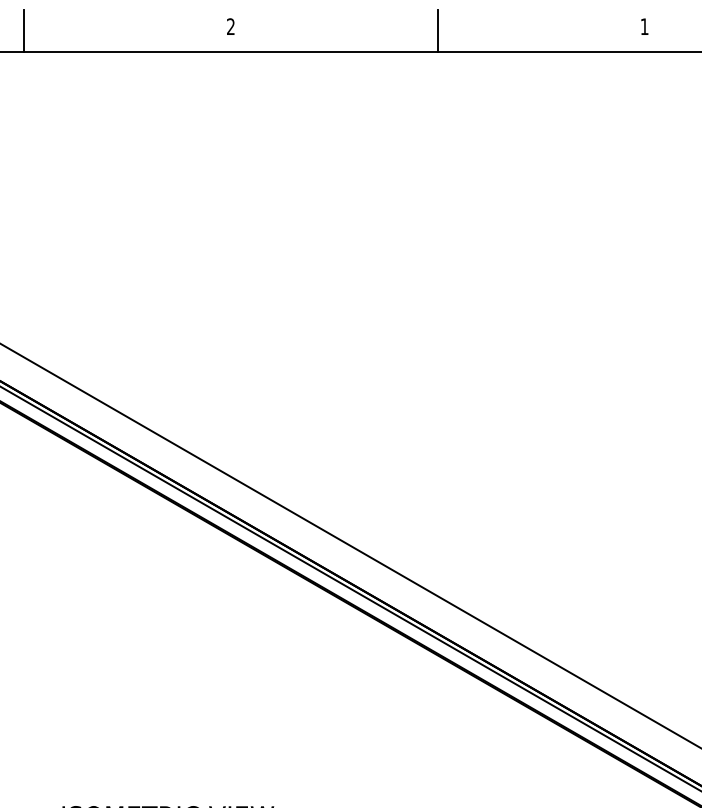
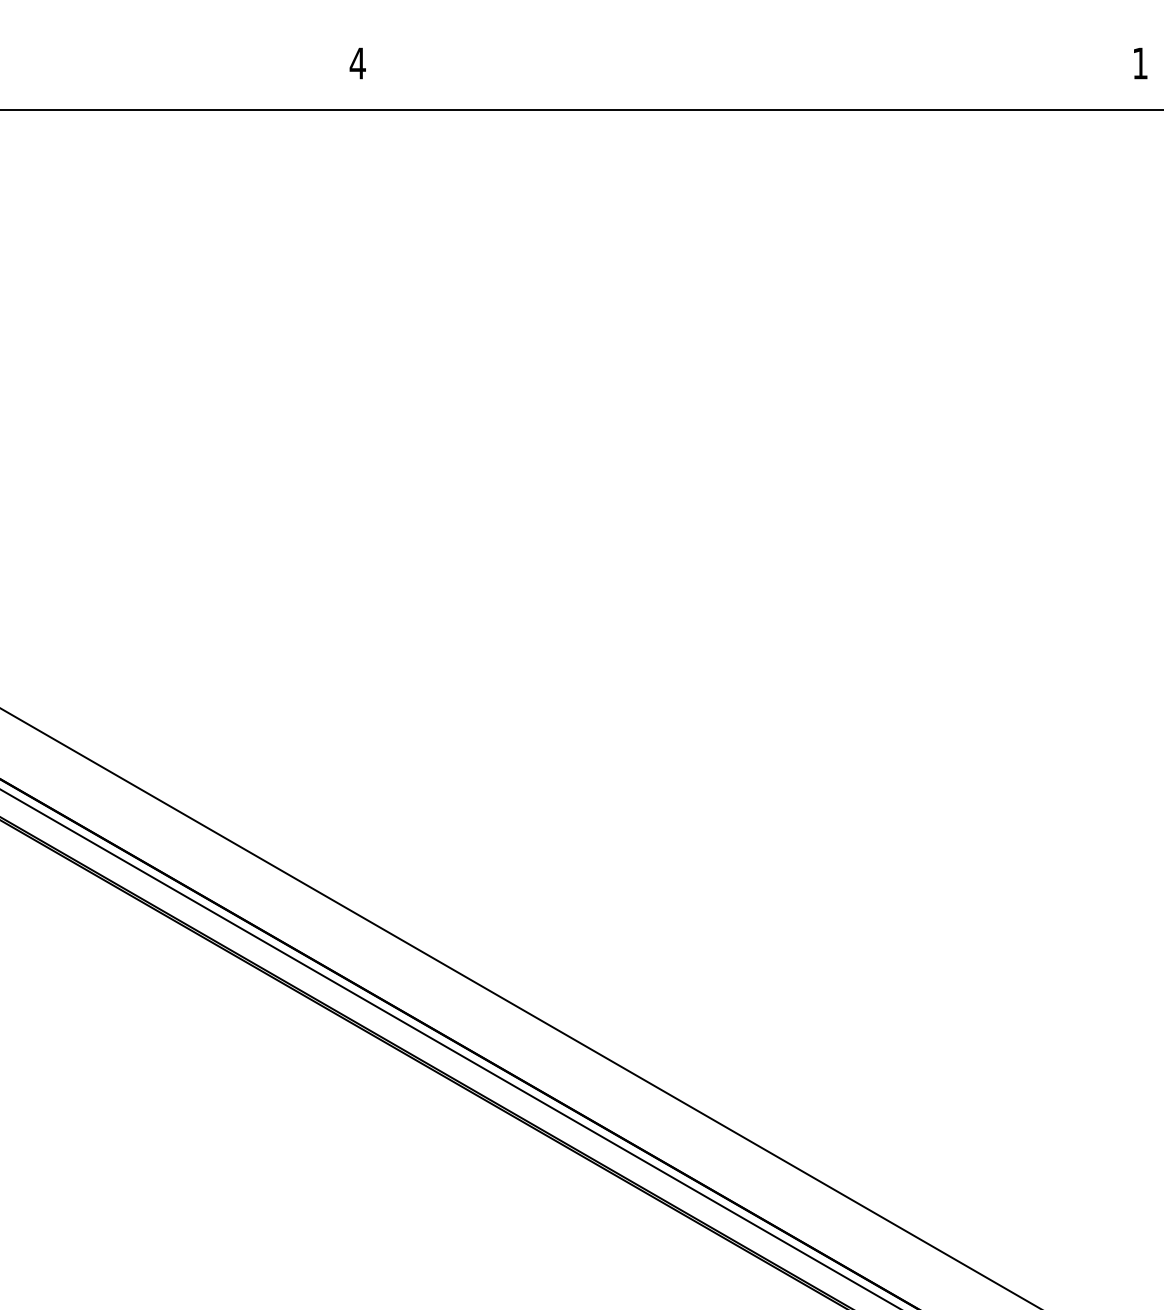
text: (230, 26) -> (357, 63), 2 -> 4
line: (437, 30) -> (748, 70), removed

